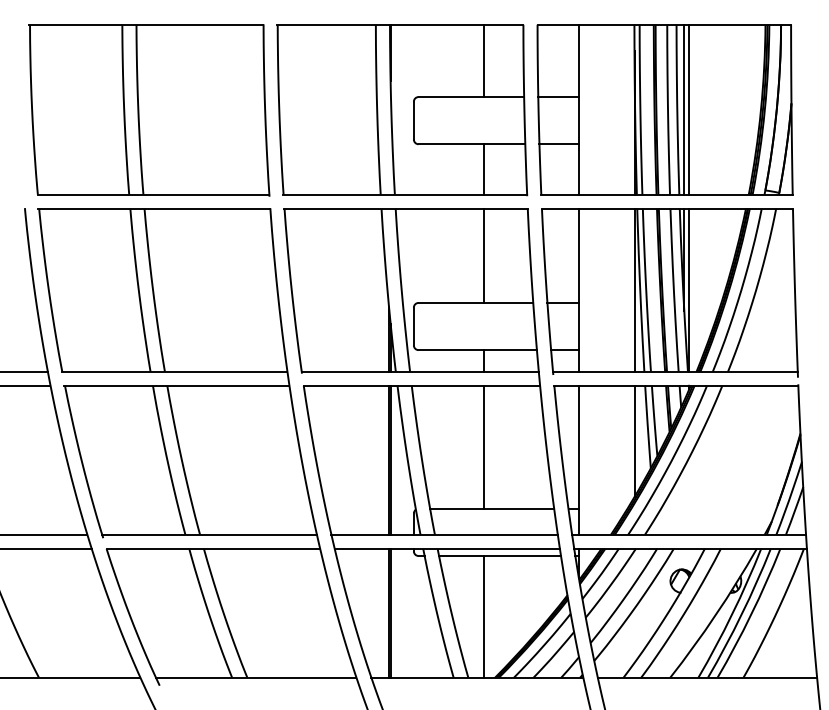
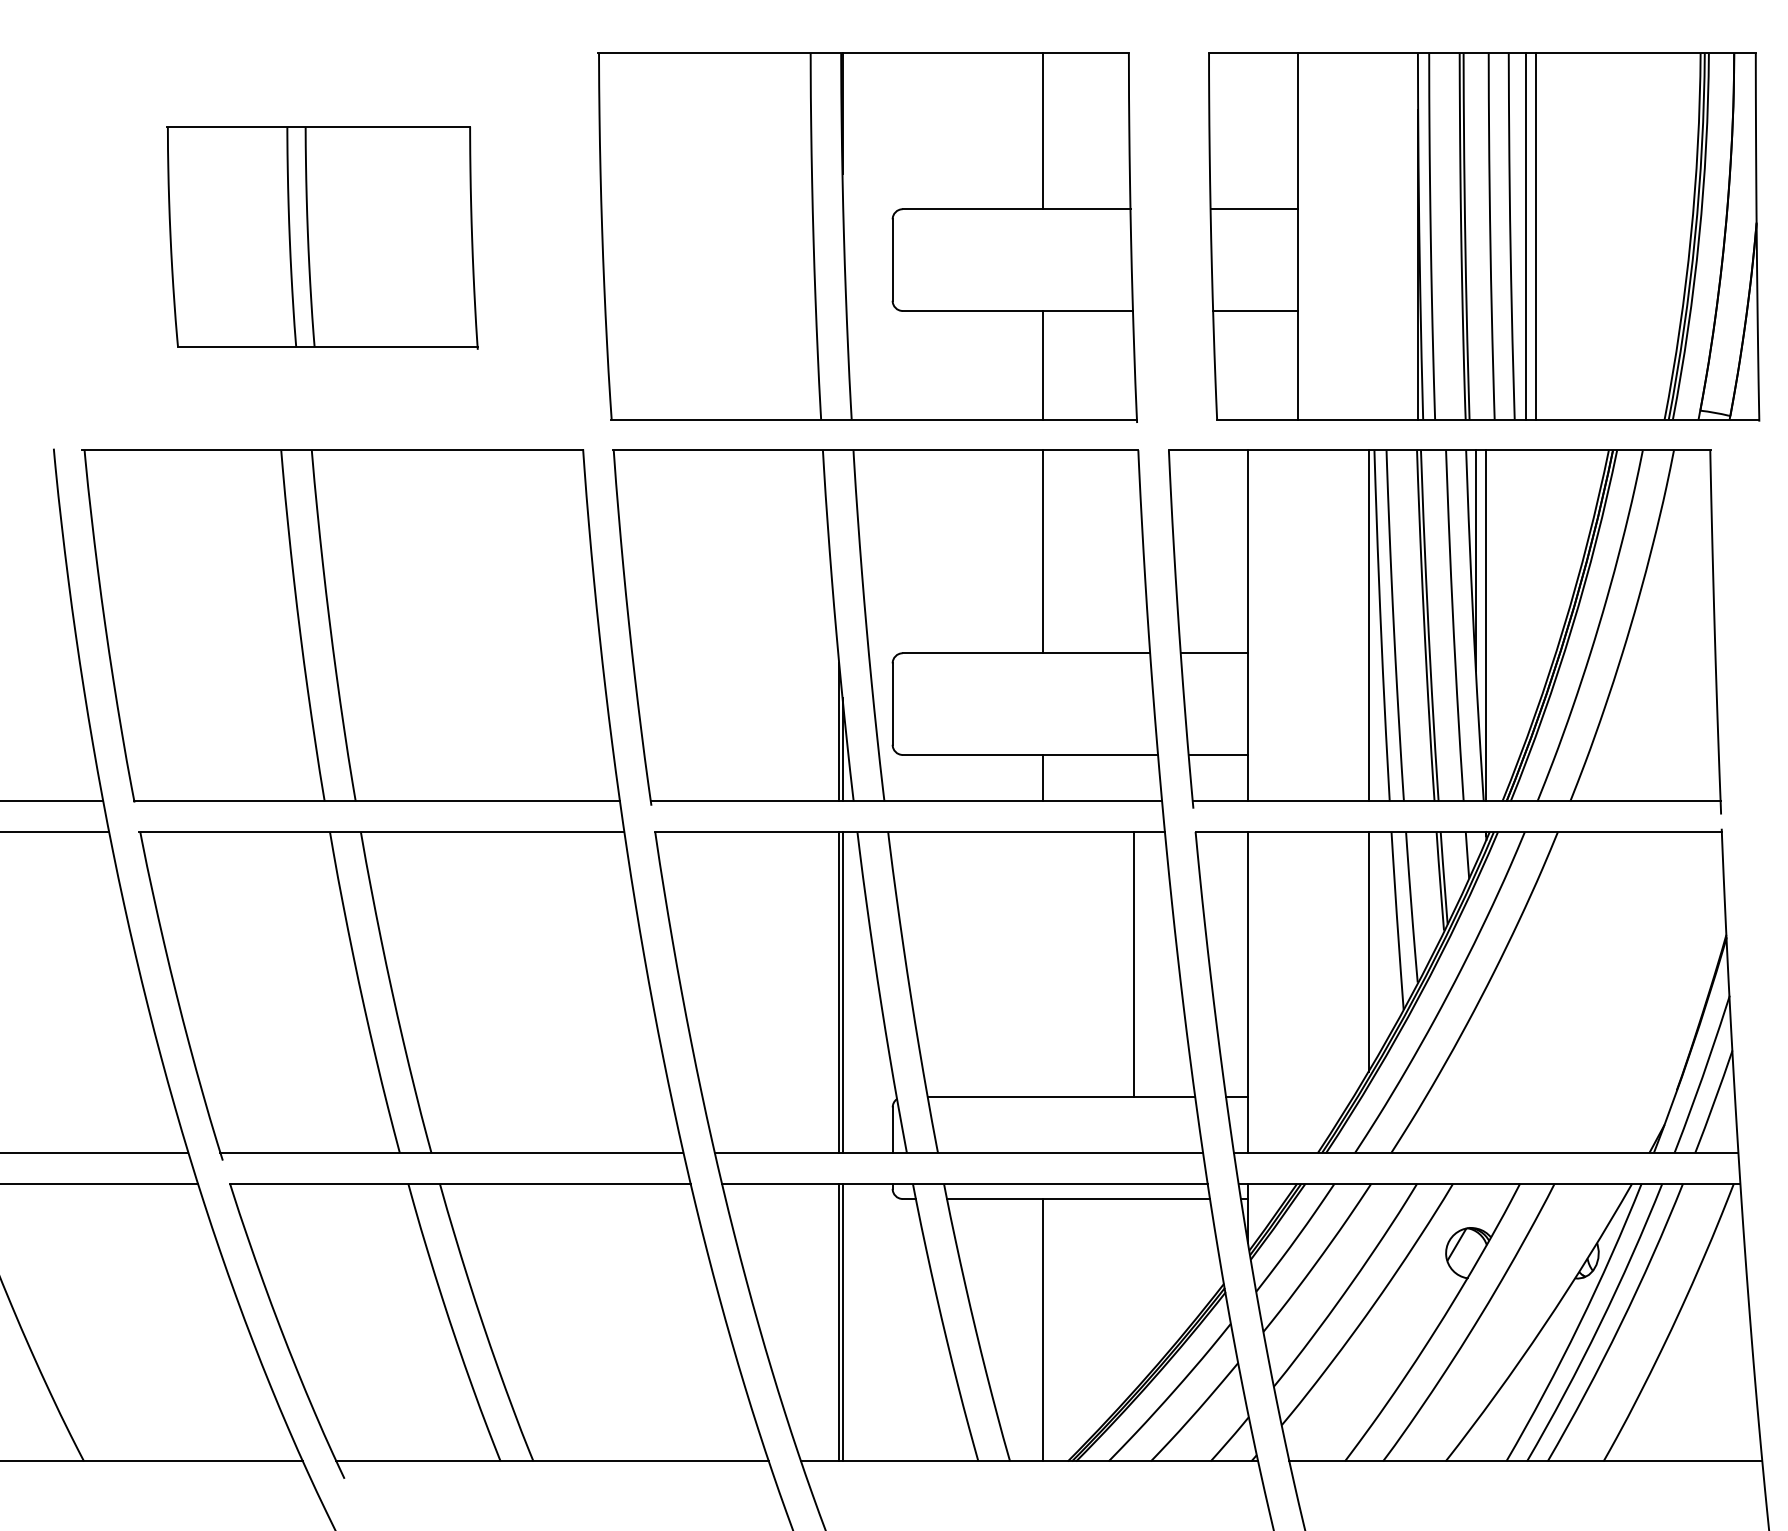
part: (664, 109) -> (1482, 236), moved
part: (149, 110) -> (322, 238), size x0.6
line: (483, 446) -> (1133, 962), moved

